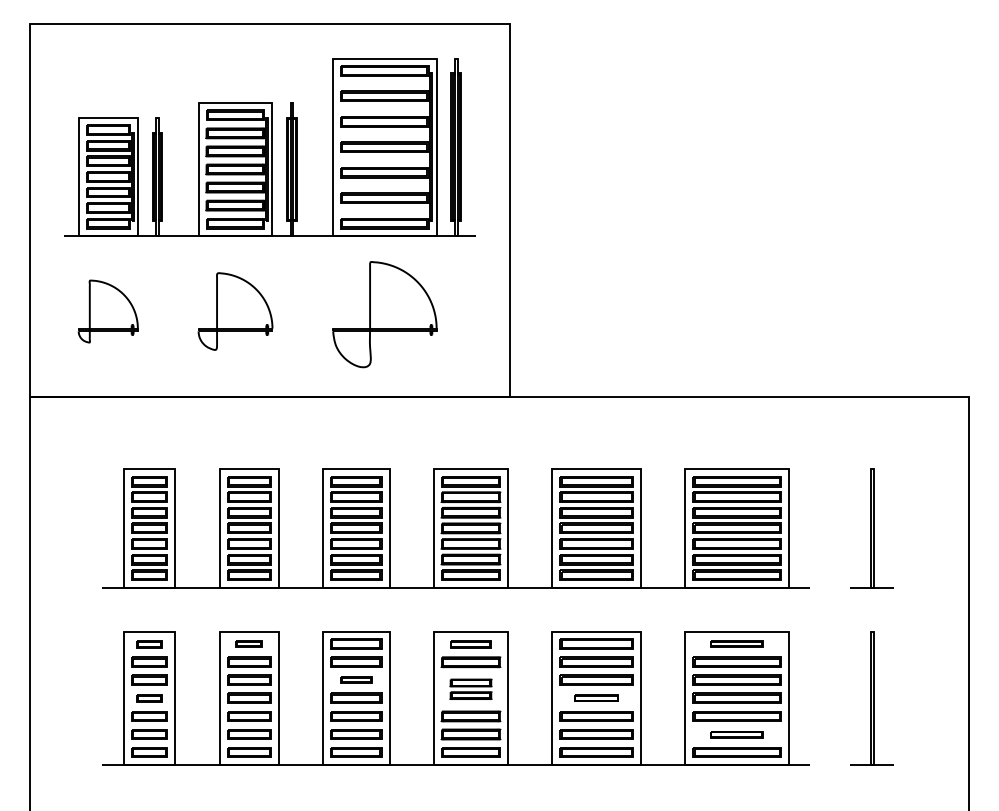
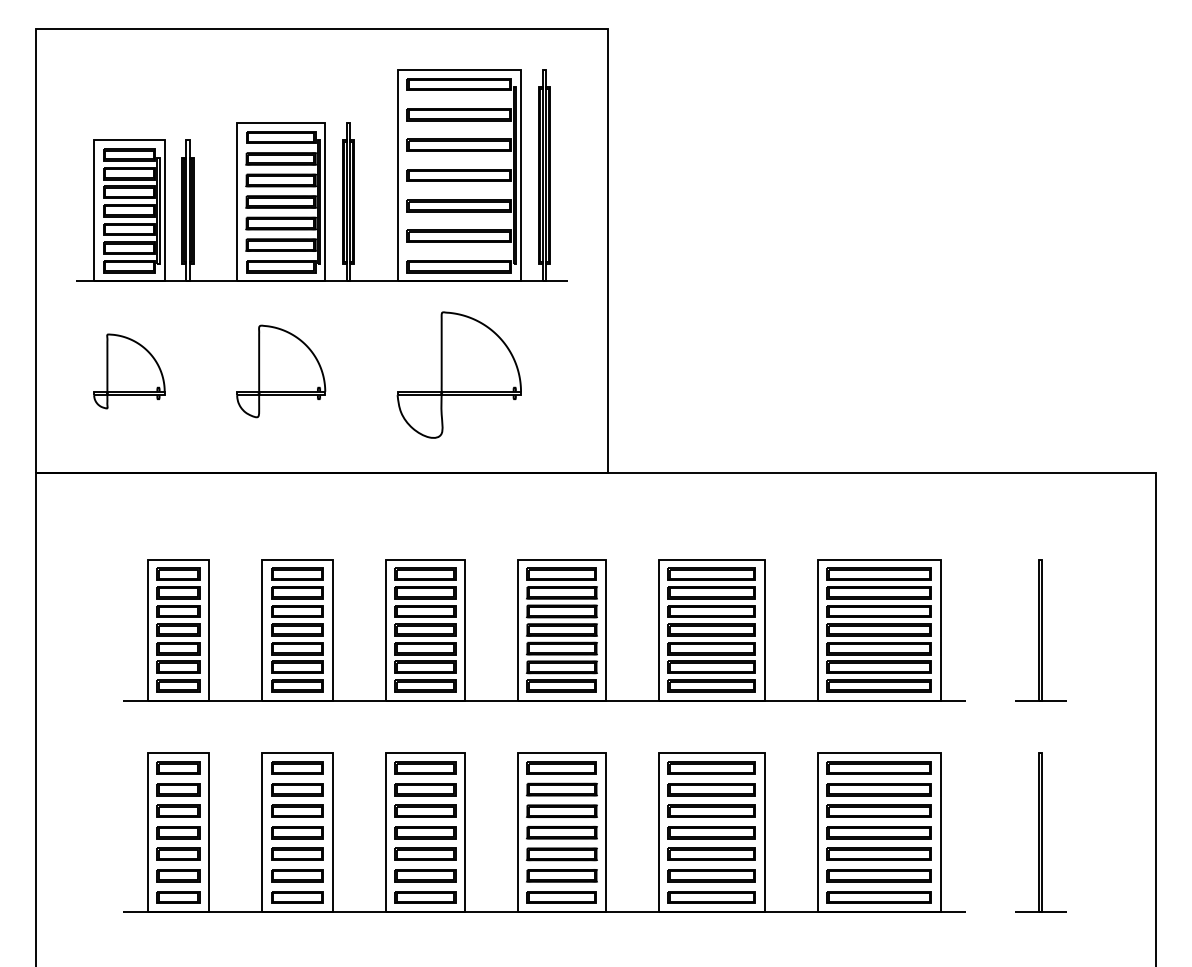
part: (149, 643) -> (178, 767), size x1.43
part: (249, 643) -> (297, 767), size x1.67
part: (470, 643) -> (561, 767), size x1.43
part: (736, 643) -> (878, 767), size x1.67
part: (356, 679) -> (425, 810), size x1.67
part: (470, 688) -> (561, 821), size x1.43
part: (149, 698) -> (178, 832), size x1.43
part: (596, 698) -> (711, 832), size x1.67
part: (736, 734) -> (878, 875), size x1.67

